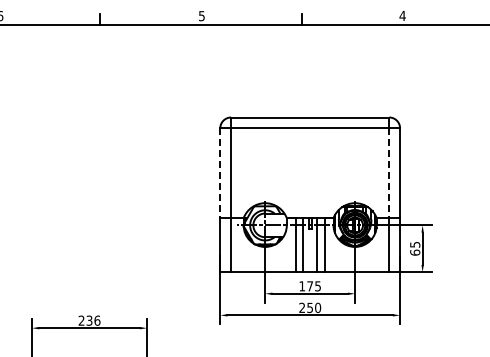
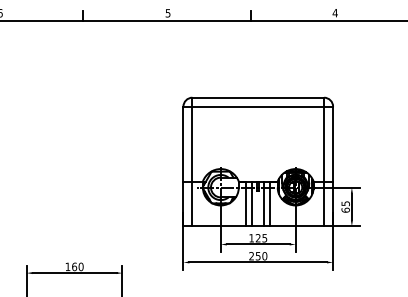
line: (220, 173) -> (183, 144), dashed -> solid
line: (389, 173) -> (324, 144), dashed -> solid
text: (309, 286) -> (257, 238), 175 -> 125
text: (89, 320) -> (74, 266), 236 -> 160

